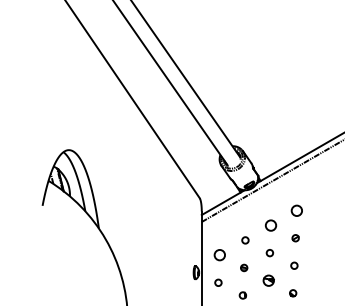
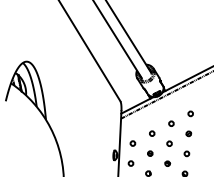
circle: (296, 210) -> (190, 113), size x0.62
circle: (271, 225) -> (171, 123), size x0.62
circle: (219, 255) -> (132, 143), size x0.62
part: (268, 280) -> (167, 163), size x0.62

